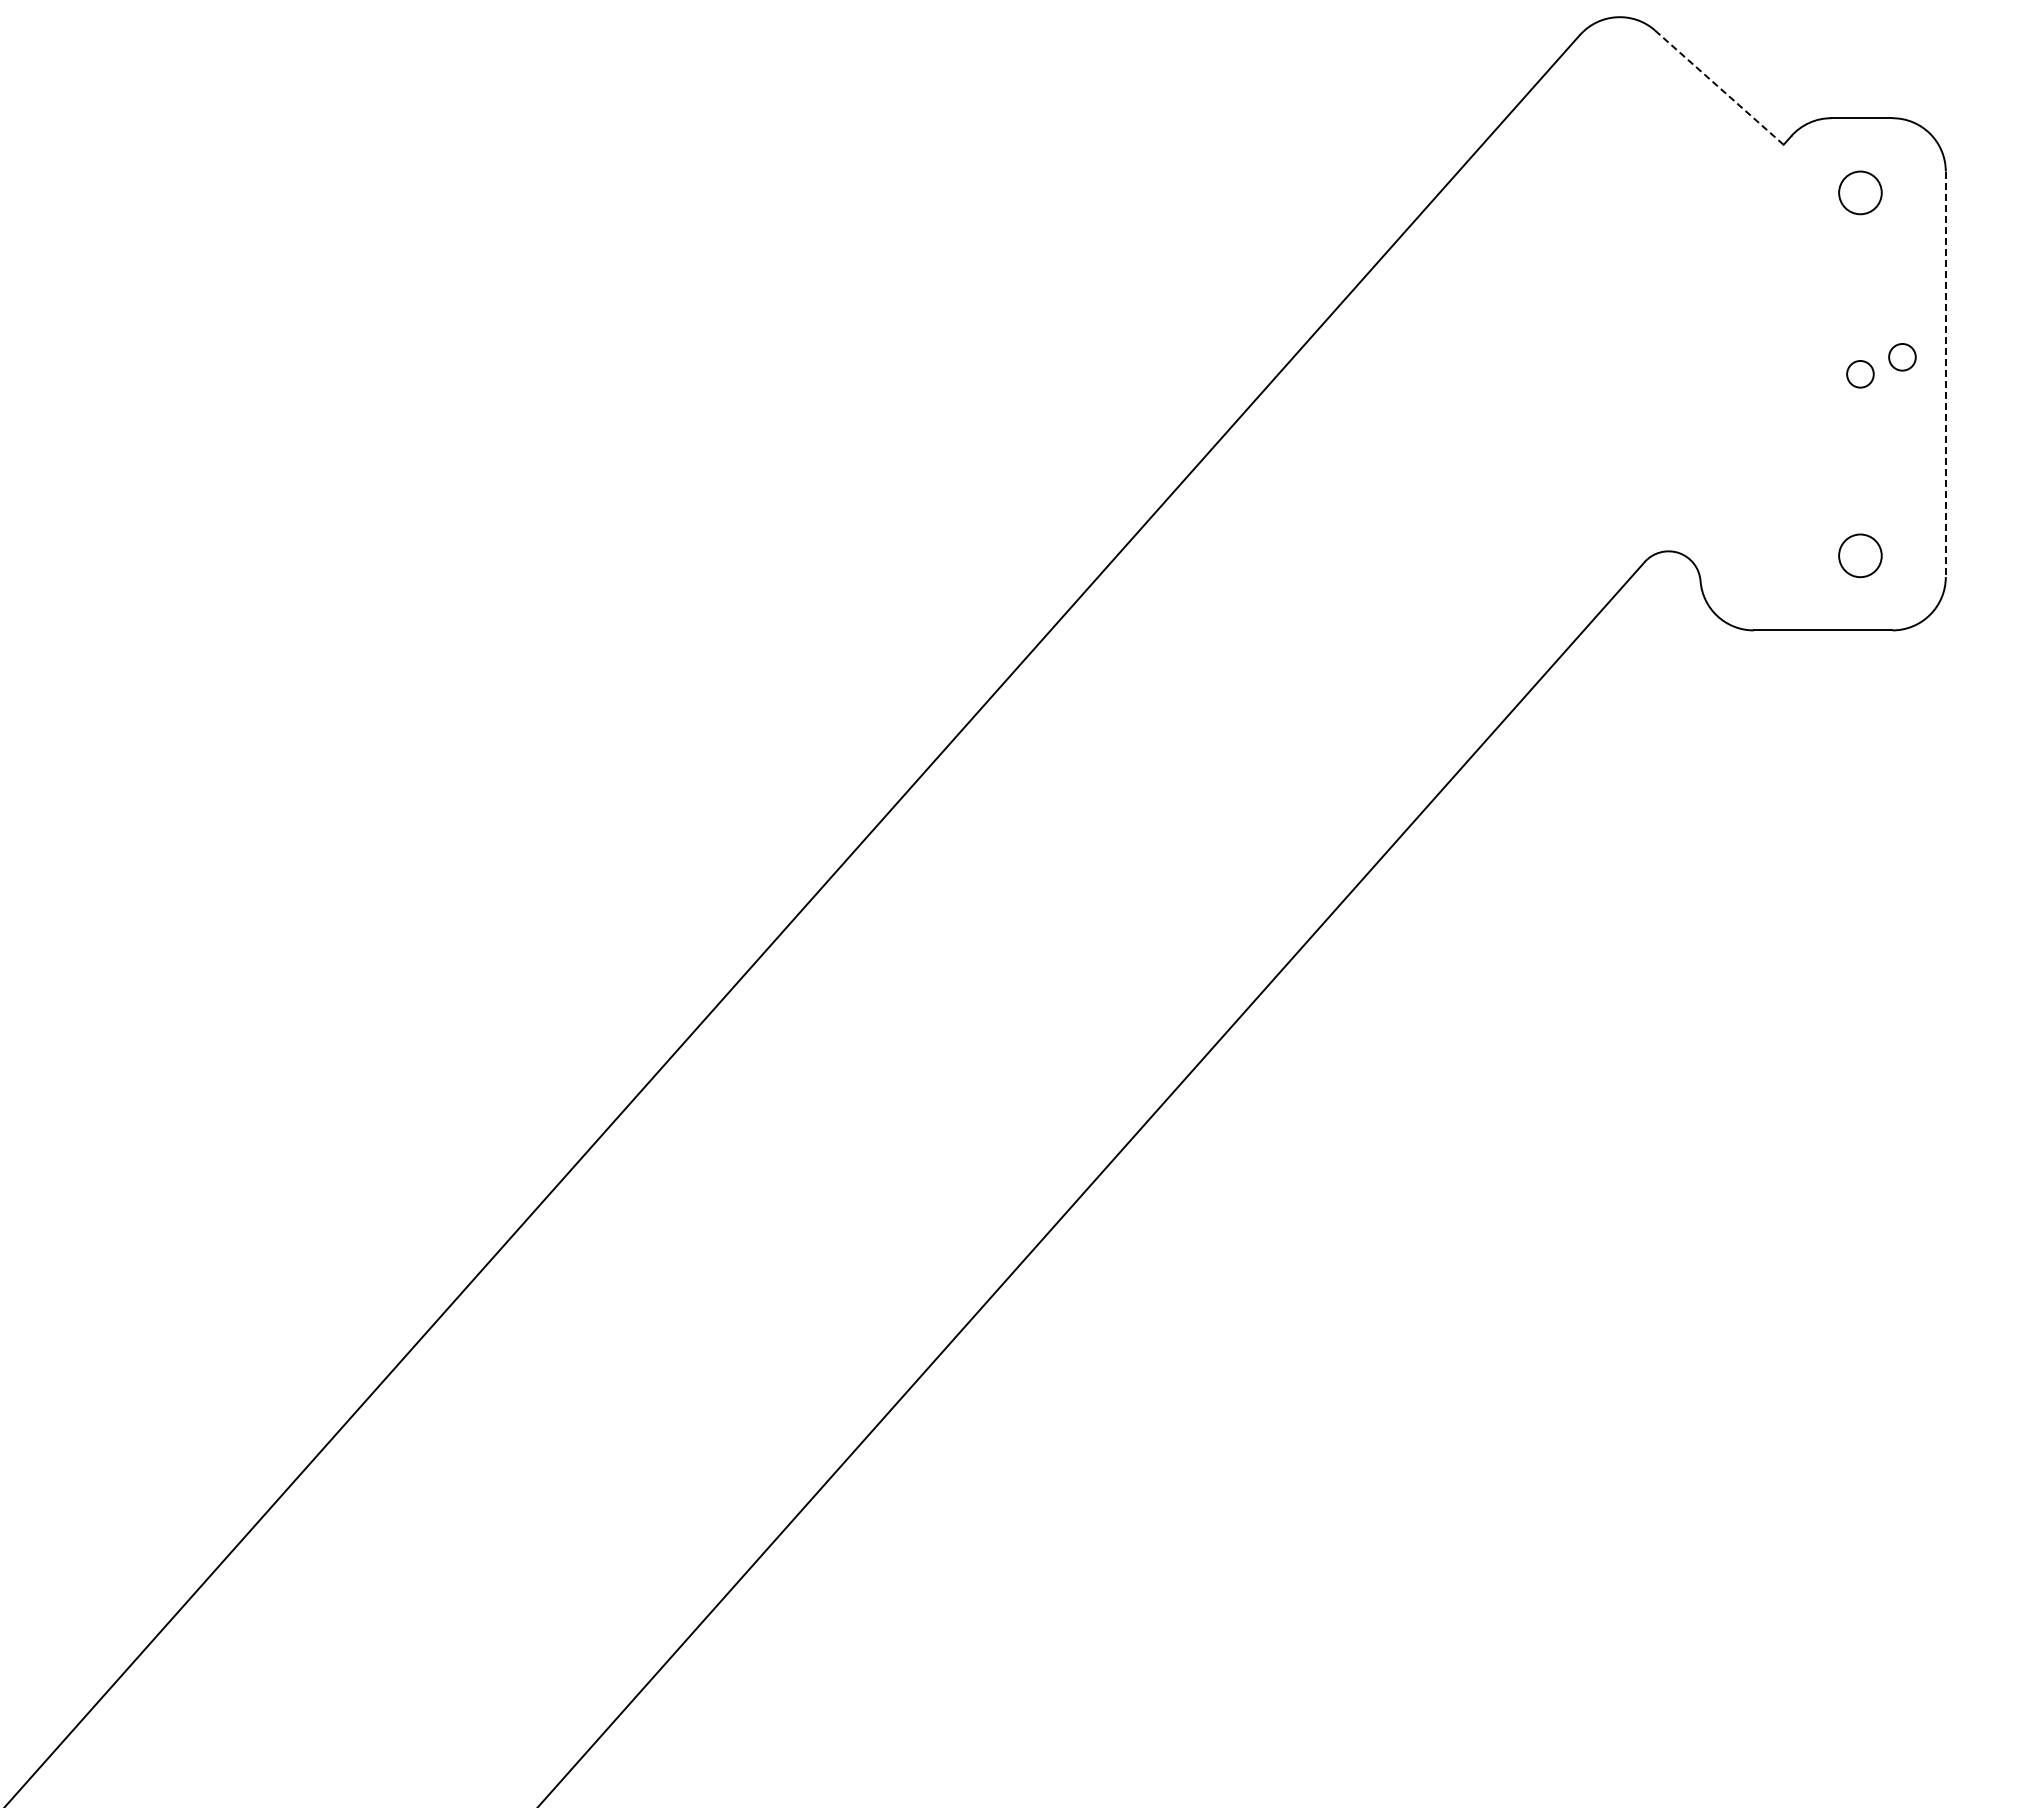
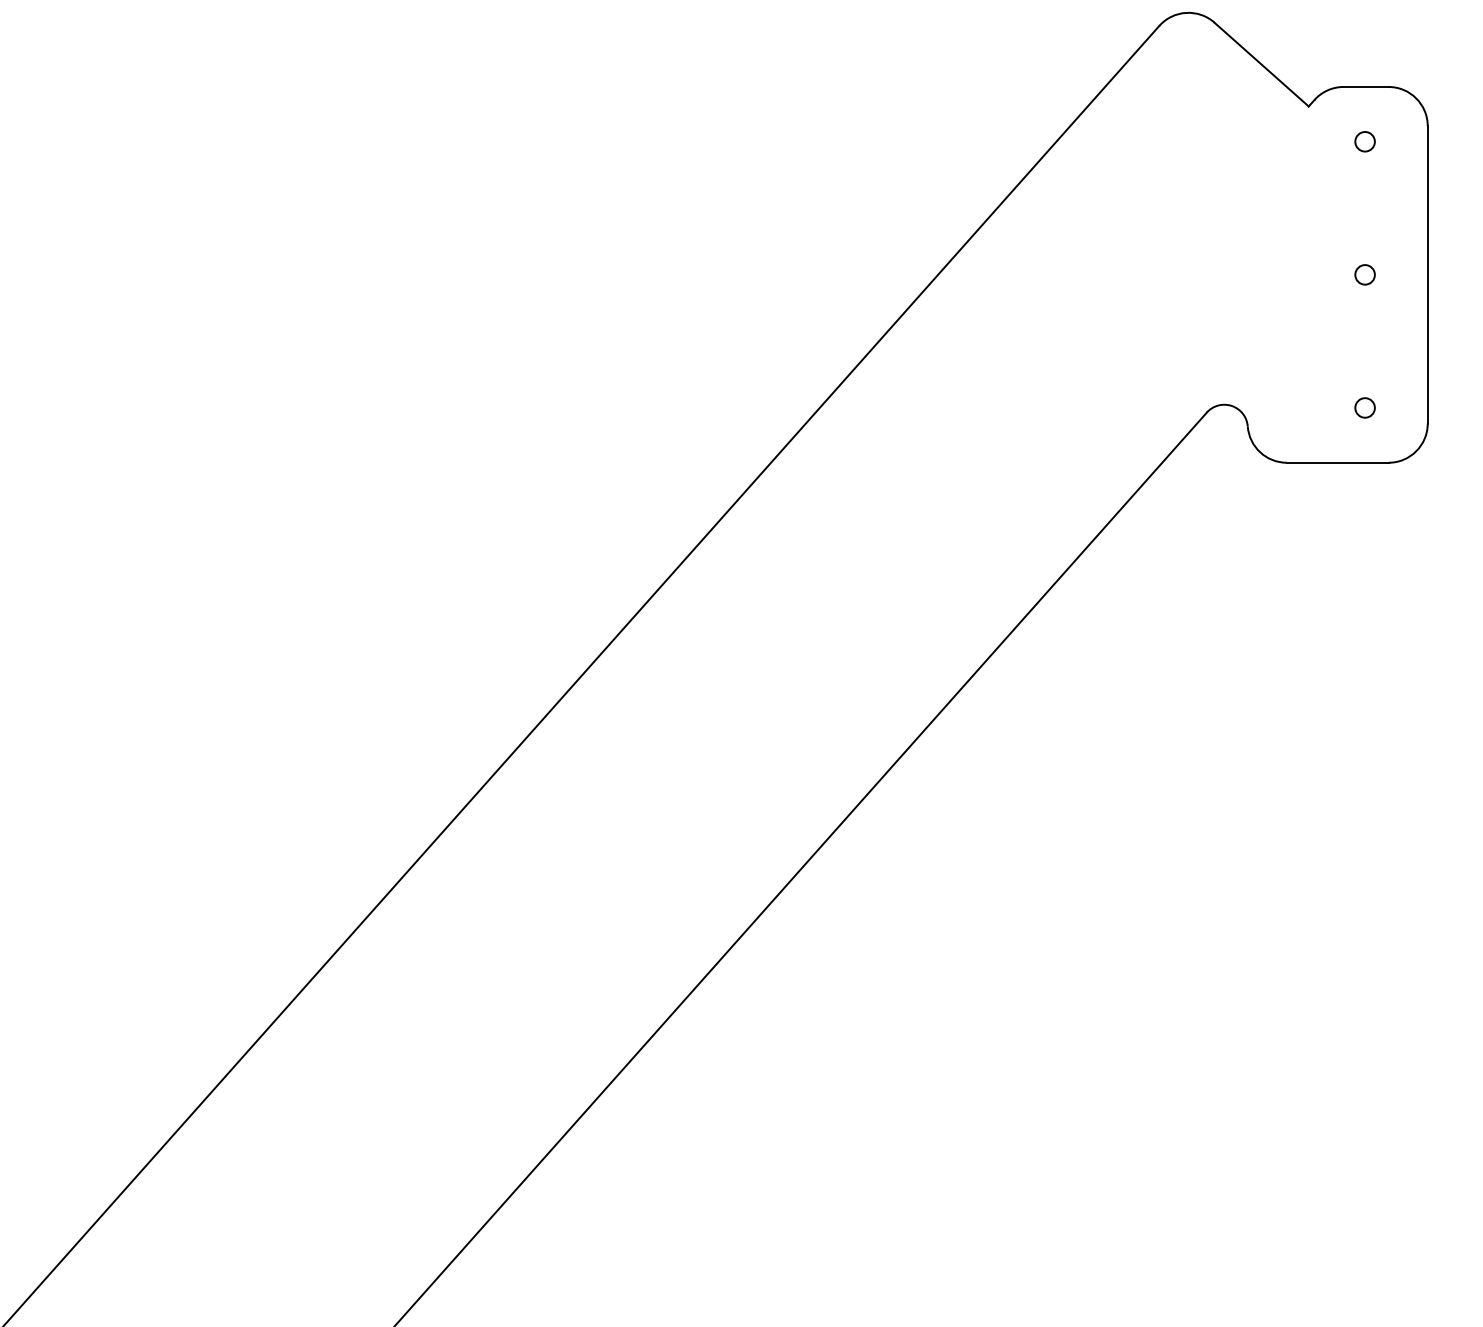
line: (1719, 87) -> (1261, 64), dashed -> solid
circle: (1860, 192) -> (1365, 141), size x0.62
circle: (1902, 357) -> (1395, 262), removed
line: (1945, 374) -> (1427, 275), dashed -> solid
circle: (1860, 555) -> (1365, 407), size x0.62

